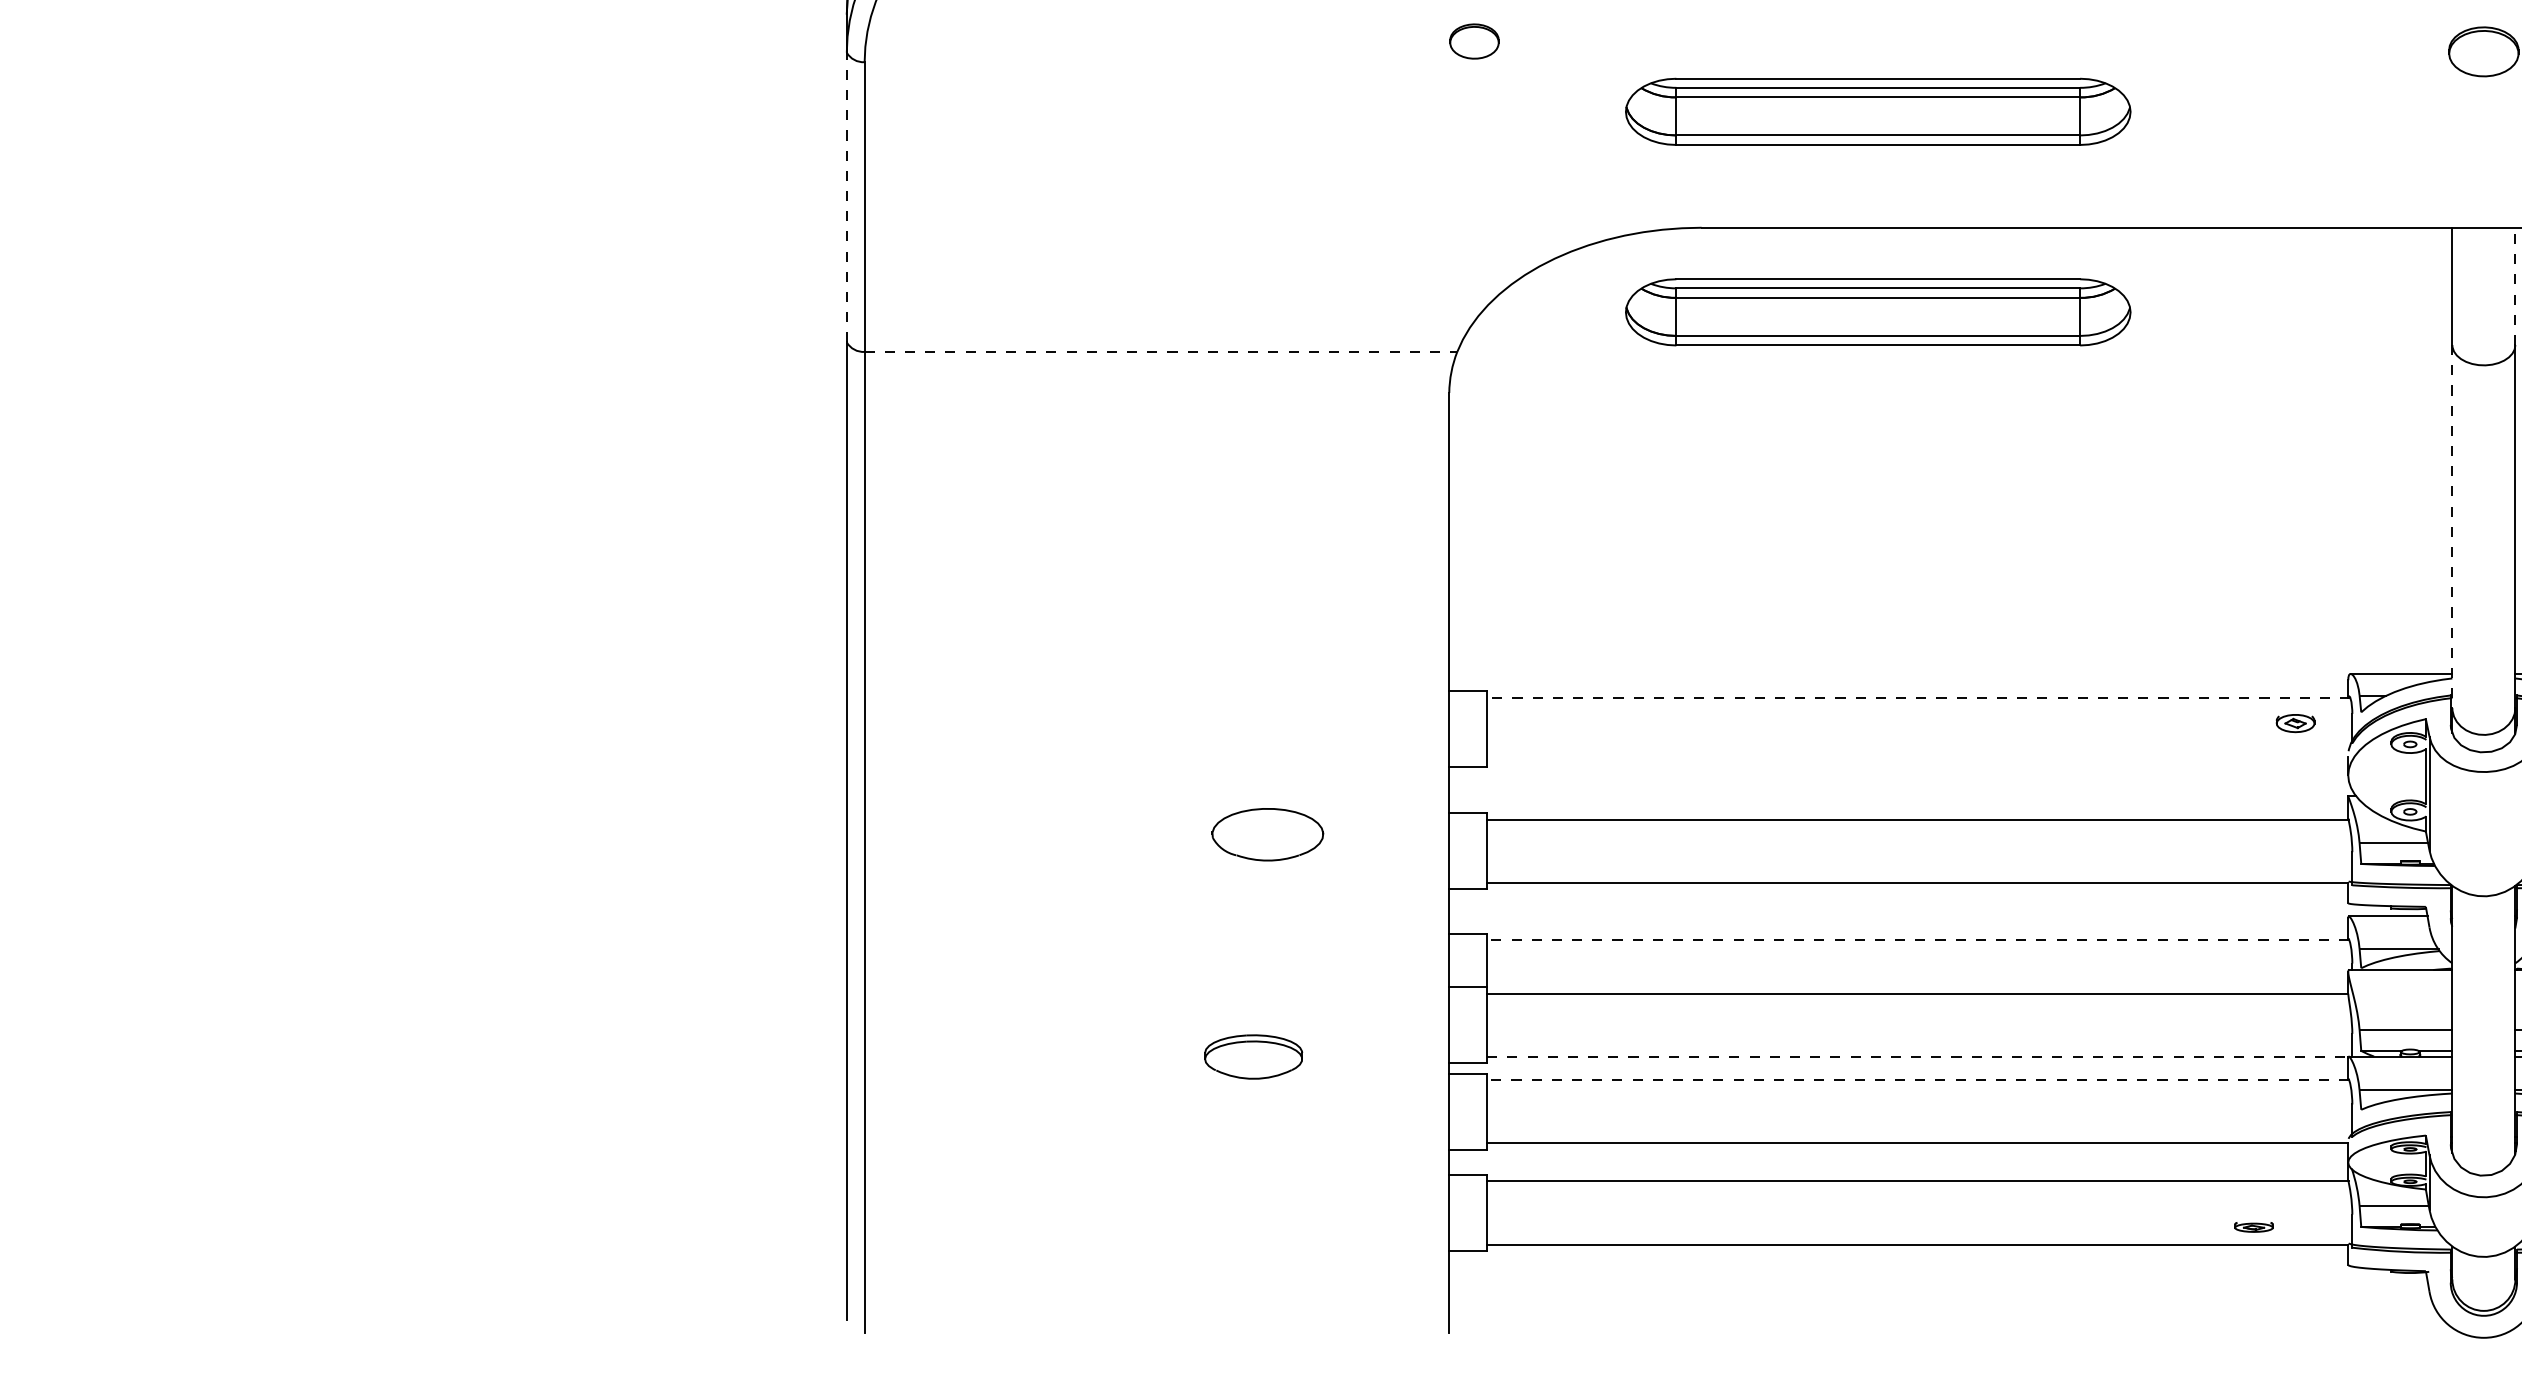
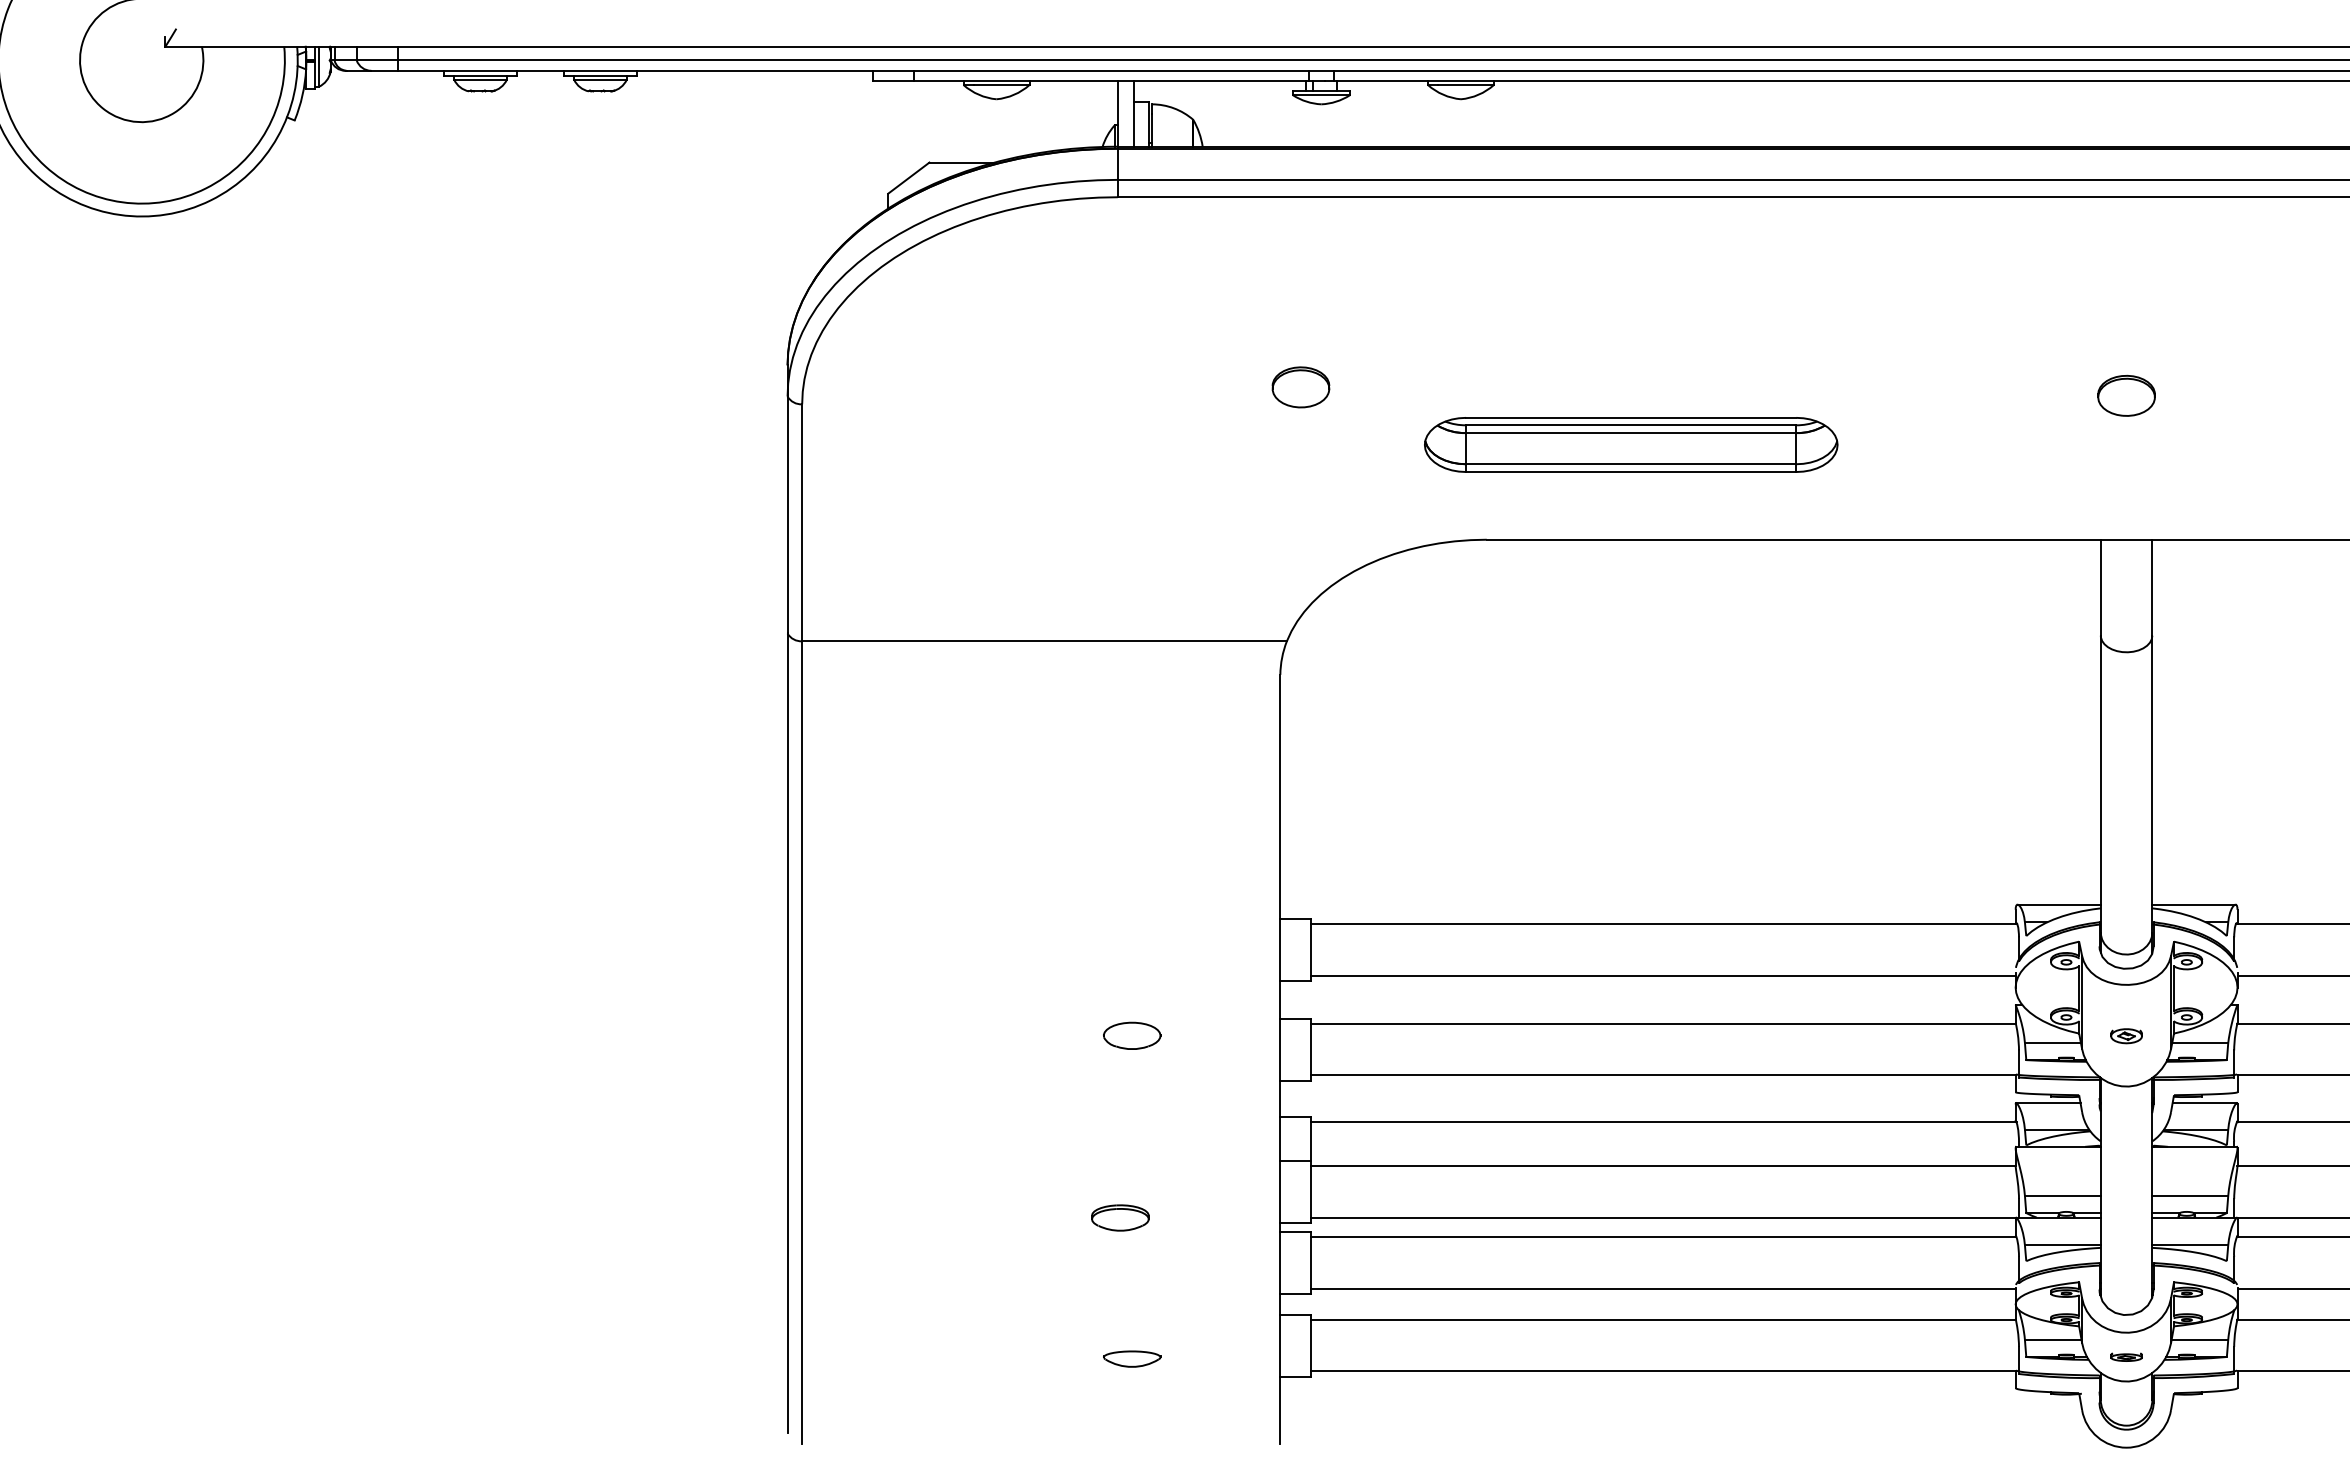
part: (1473, 41) -> (1300, 387), size x1.43
line: (846, 196) -> (787, 514), dashed -> solid
line: (2515, 286) -> (2152, 587), dashed -> solid
part: (1878, 311) -> (1631, 608), removed
line: (1162, 352) -> (1045, 641), dashed -> solid
line: (2451, 527) -> (2100, 784), dashed -> solid
line: (1918, 696) -> (1664, 923), dashed -> solid
part: (2295, 723) -> (2126, 1036), moved
line: (1917, 760) -> (1663, 975), added
part: (1268, 833) -> (1132, 1035), size x0.62
line: (1917, 940) -> (1663, 1122), dashed -> solid
part: (1253, 1056) -> (1120, 1217), size x0.71
line: (1918, 1056) -> (1664, 1217), dashed -> solid
line: (1917, 1080) -> (1663, 1237), dashed -> solid
part: (2253, 1226) -> (2126, 1356), moved
part: (1268, 1228) -> (1132, 1358), added

